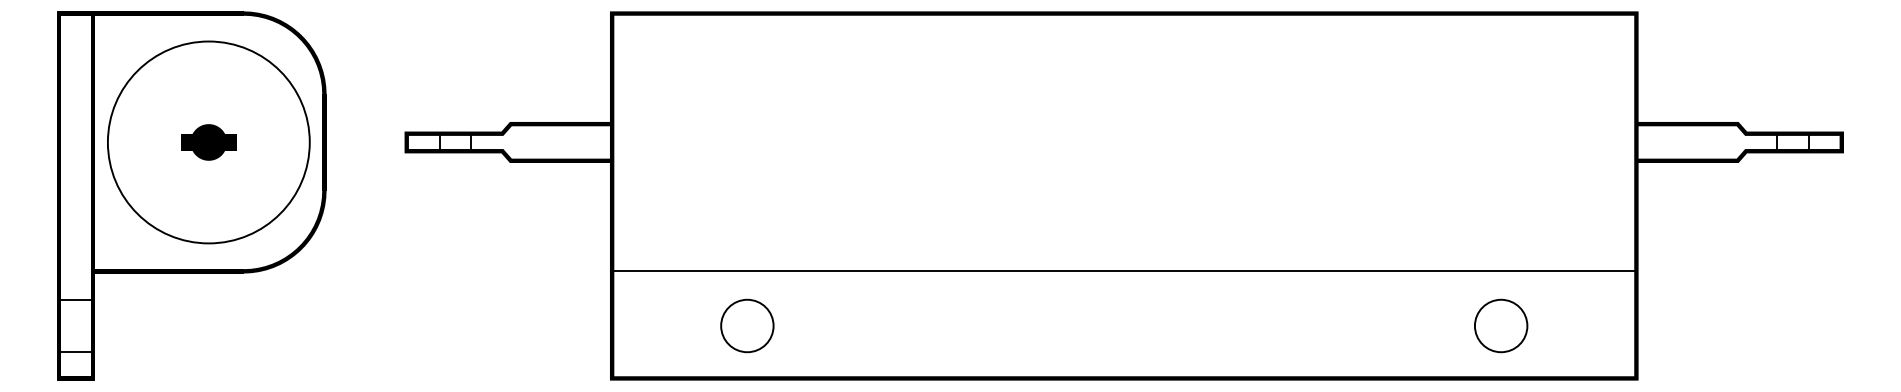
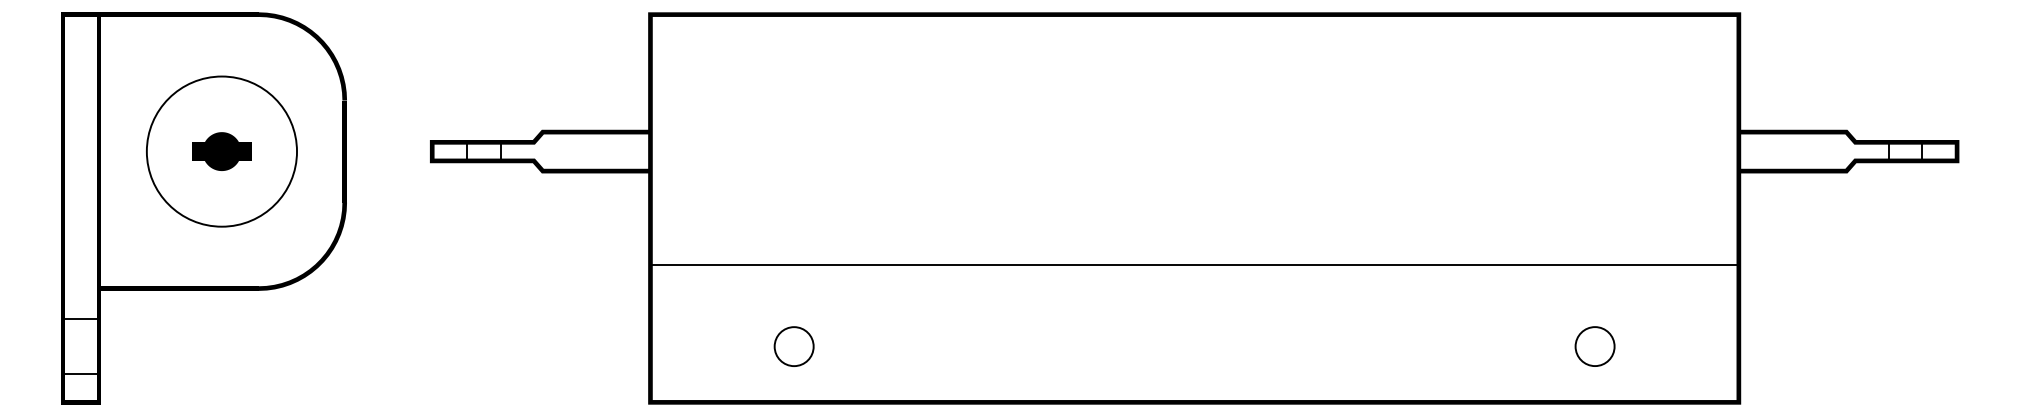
circle: (208, 142) -> (221, 151), size x0.7
line: (1124, 271) -> (1194, 264), moved
circle: (747, 325) -> (794, 346), size x0.7
circle: (1500, 325) -> (1594, 346), size x0.7

